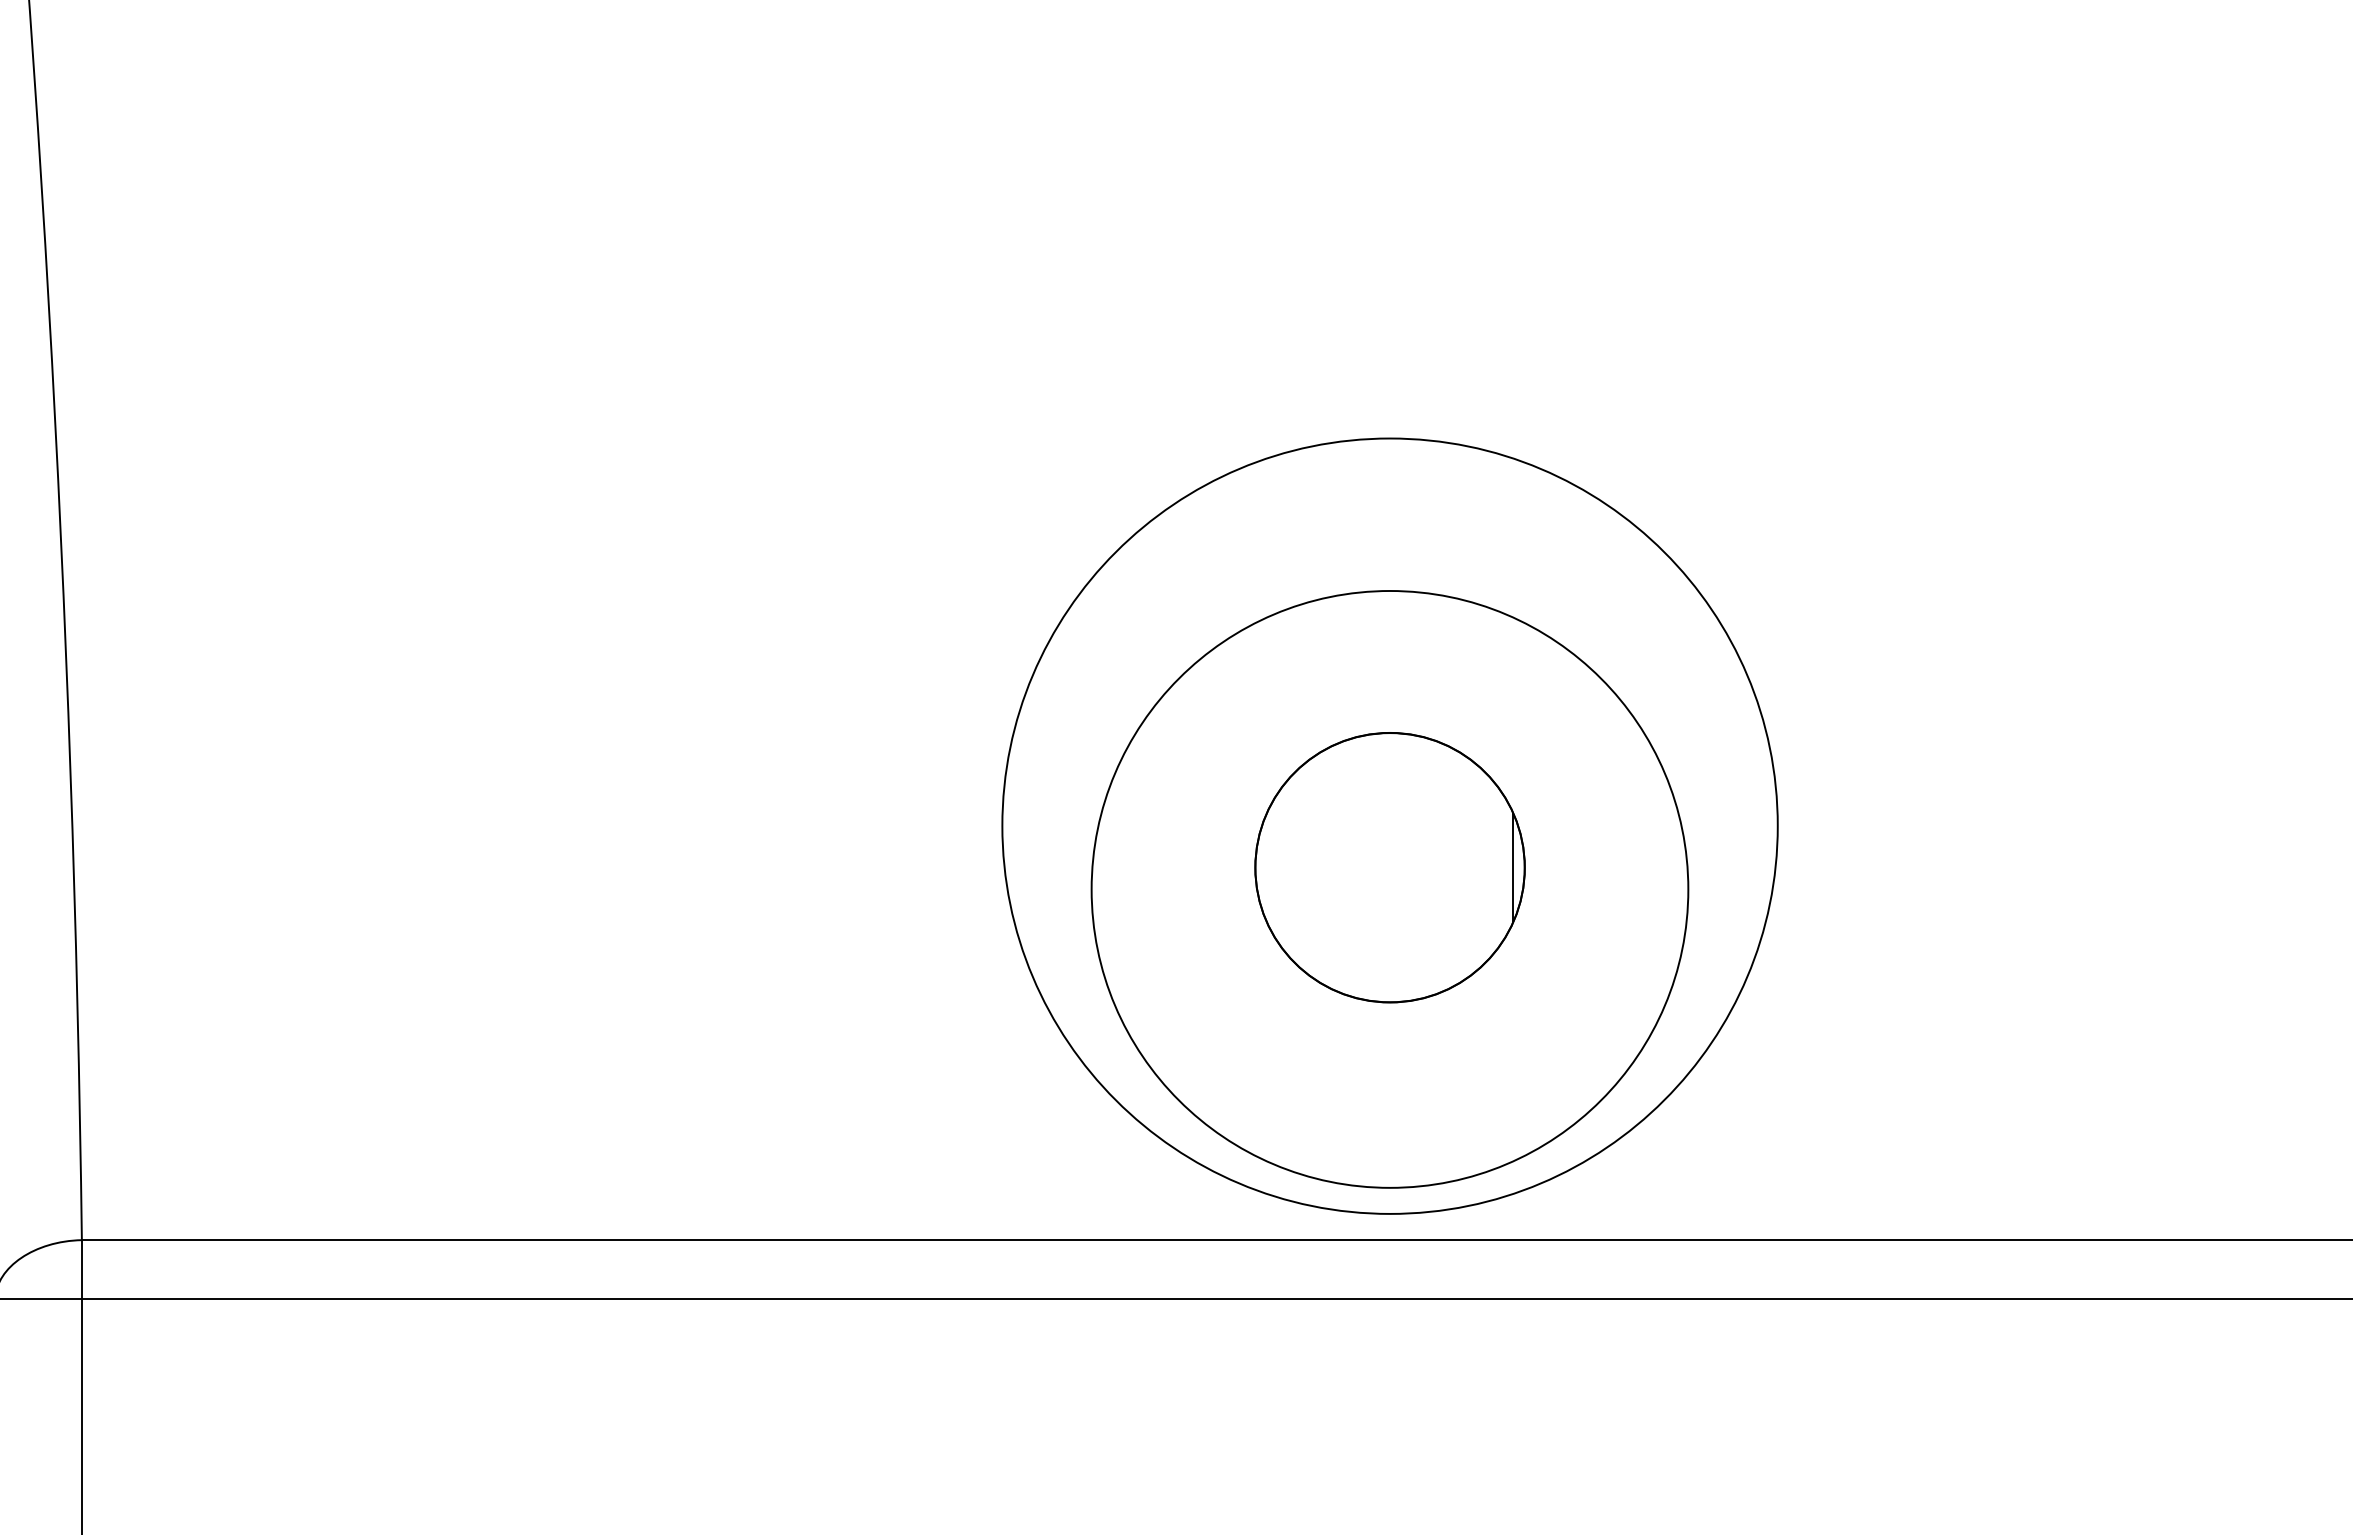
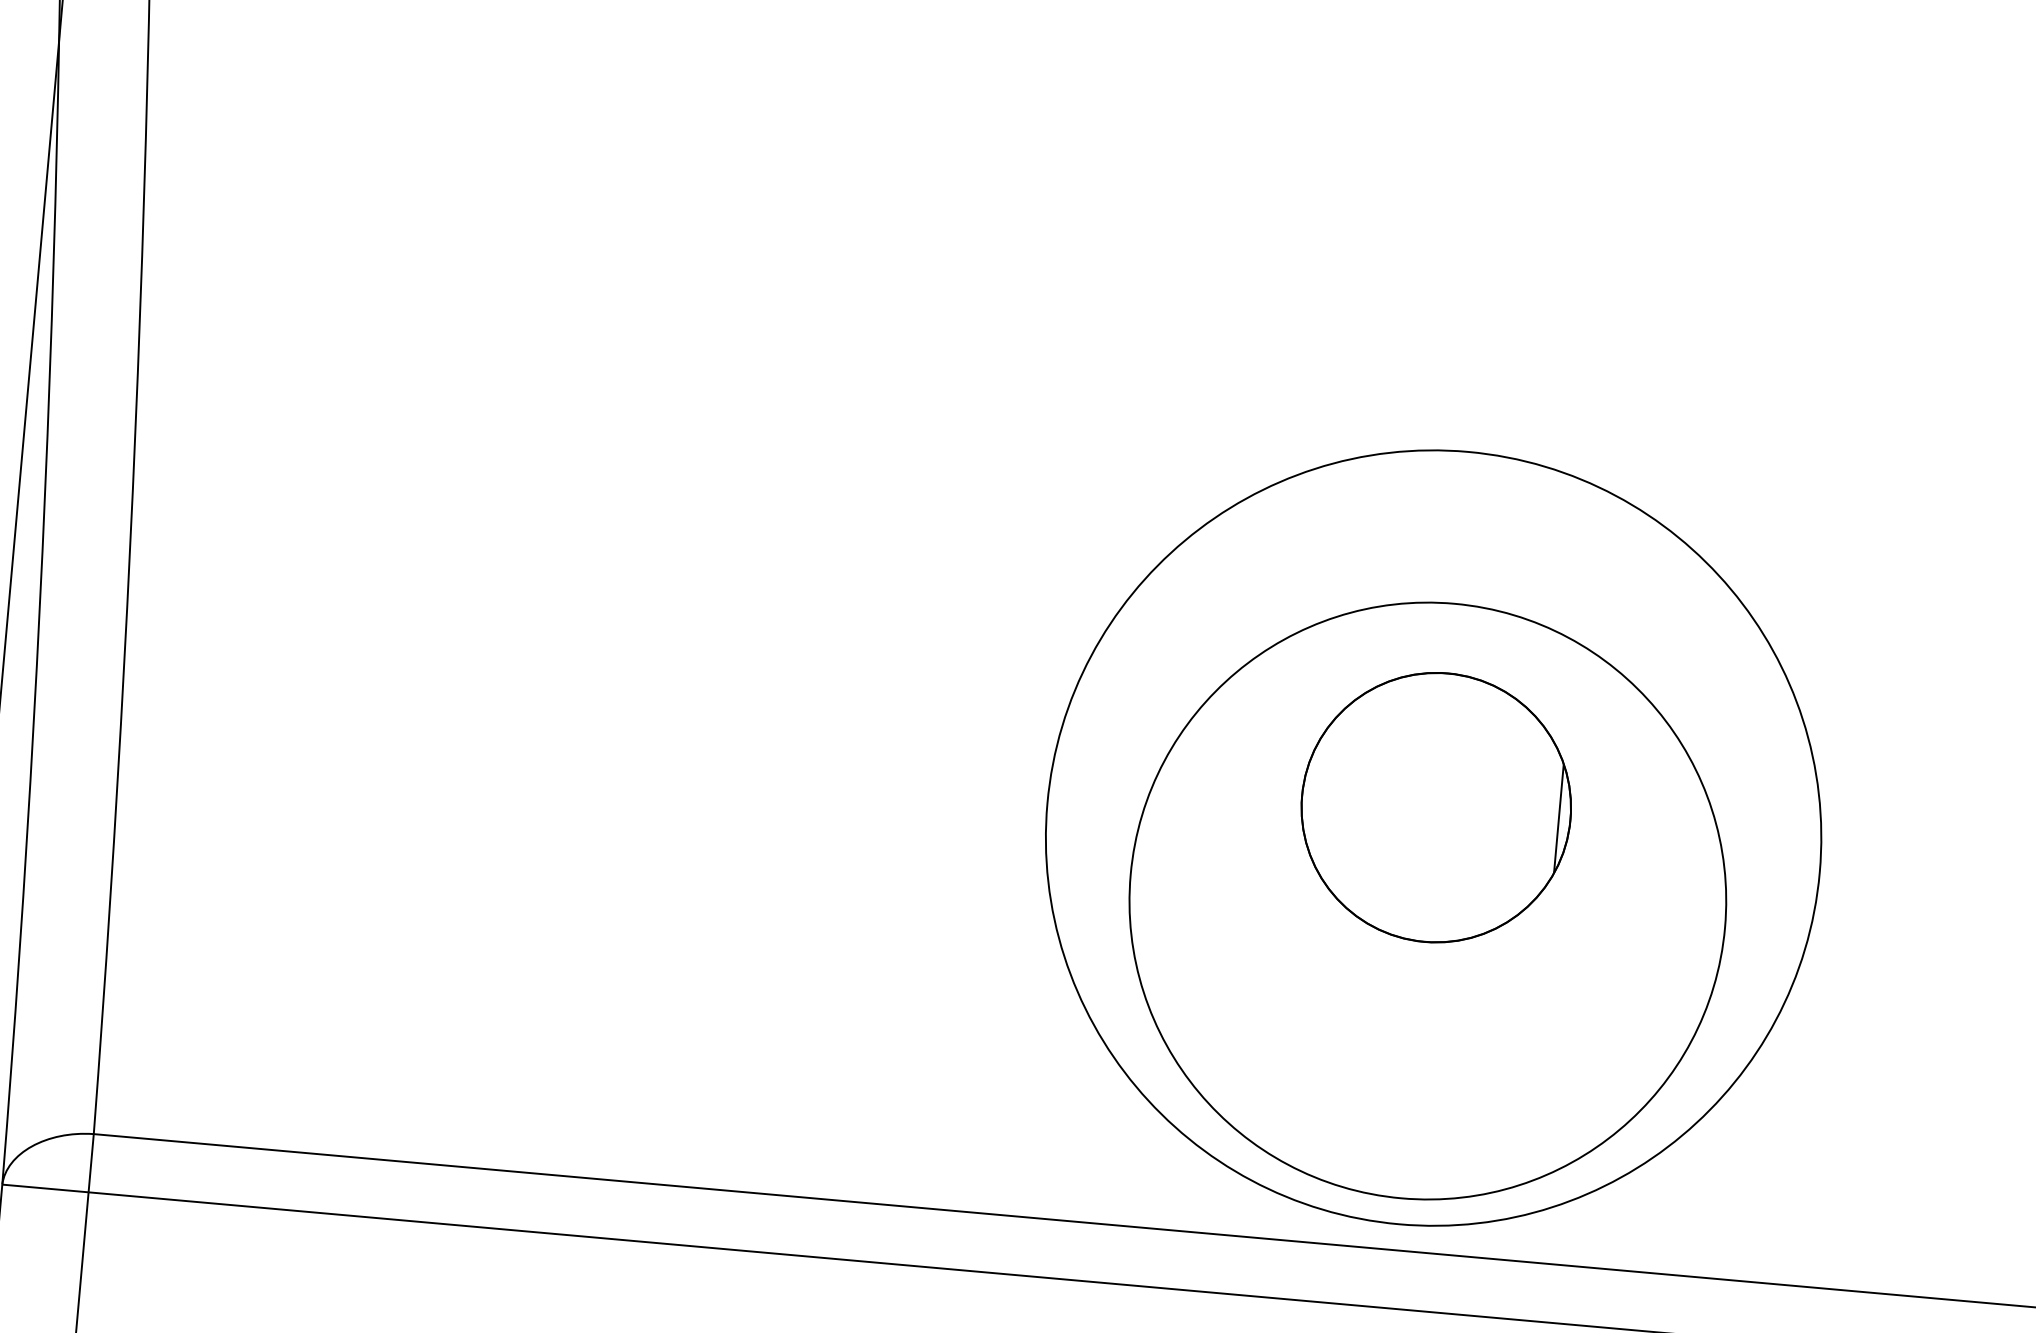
part: (1389, 867) -> (1435, 807), moved

